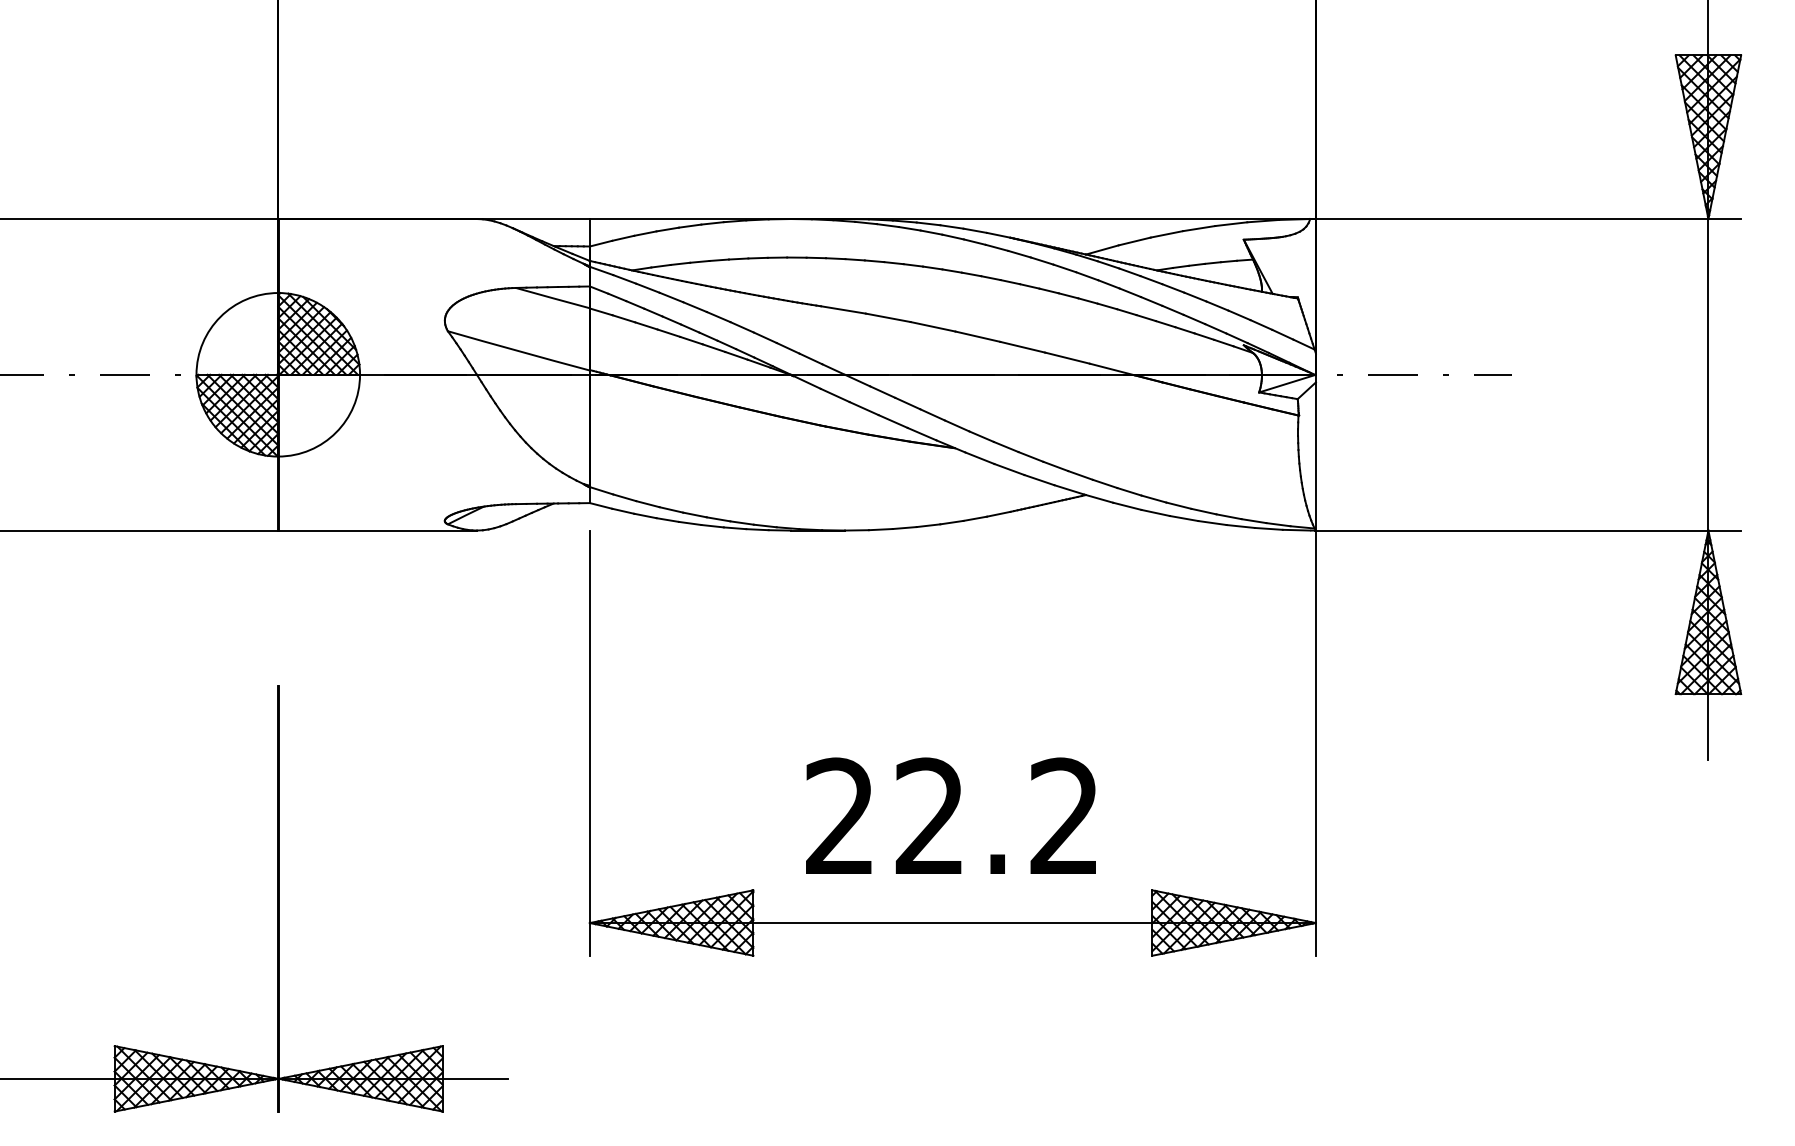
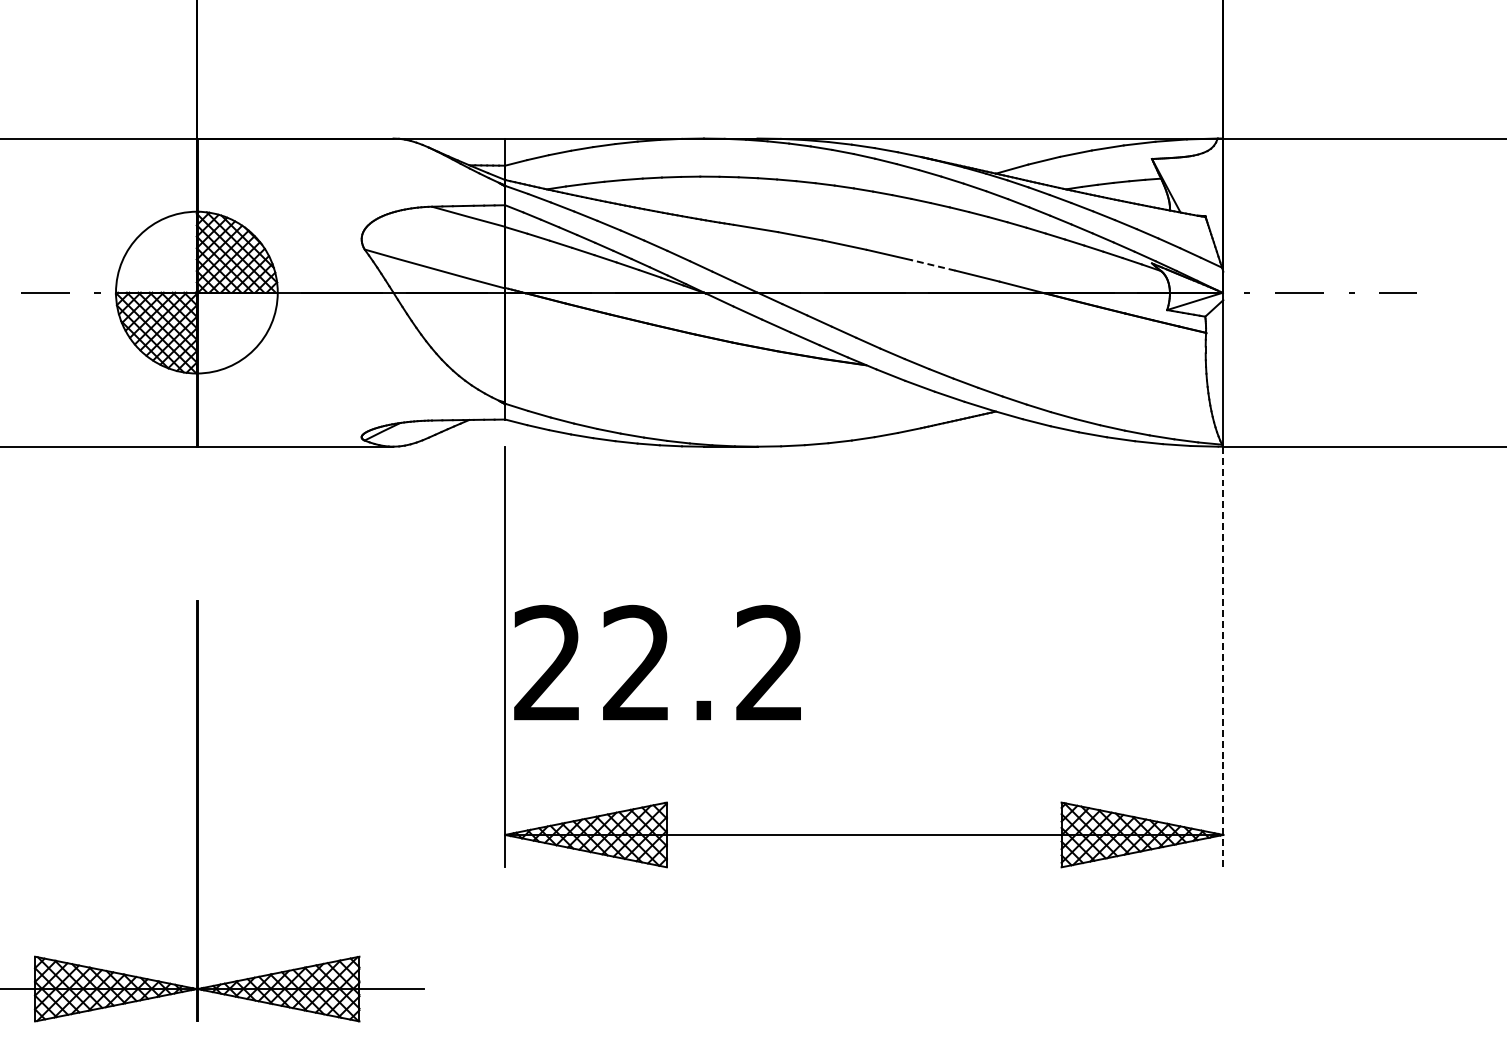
line: (1022, 347) -> (933, 265), solid -> dashed
line: (1315, 743) -> (1222, 657), solid -> dashed
text: (950, 815) -> (657, 662), moved

